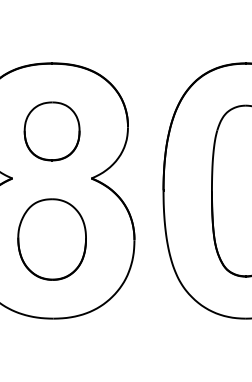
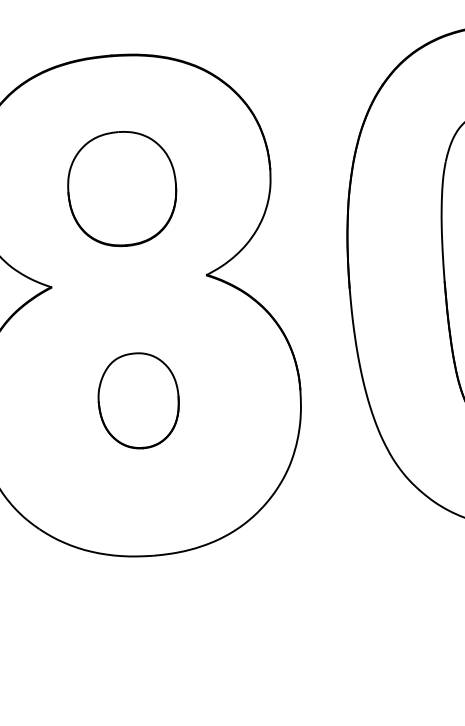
part: (51, 239) -> (137, 400), size x0.6

